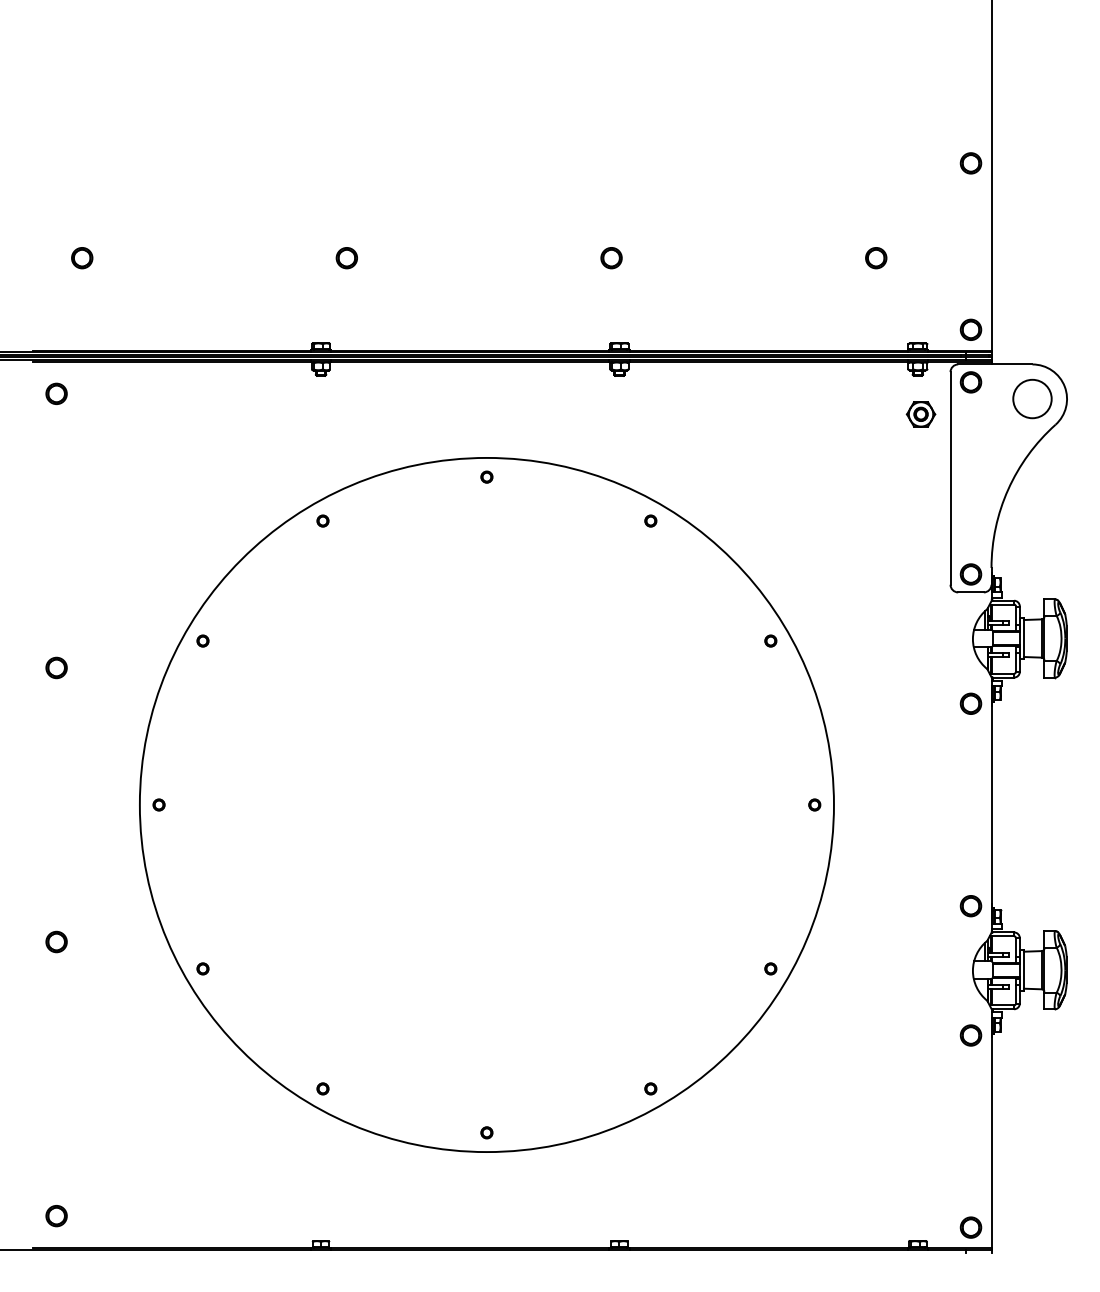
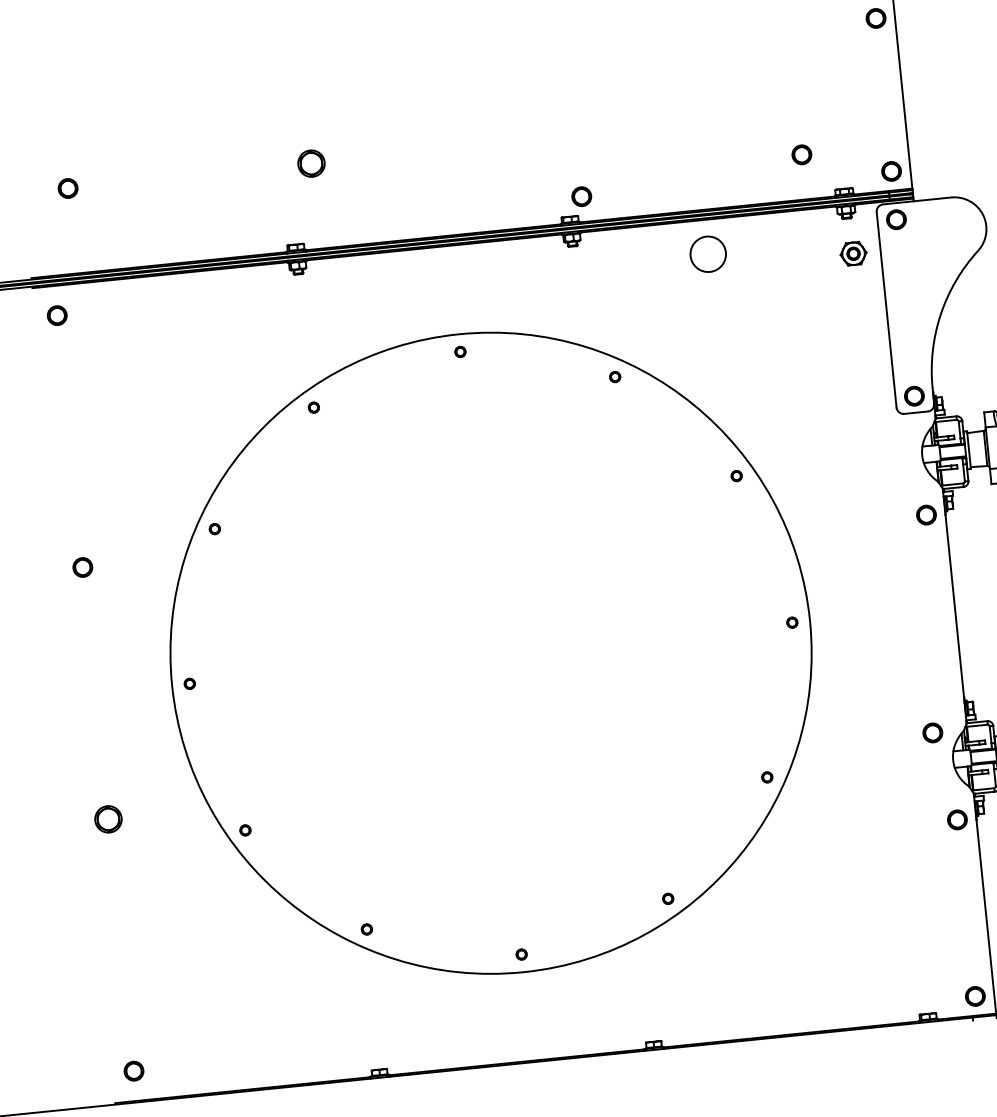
part: (346, 258) -> (311, 164), size x1.4
part: (611, 258) -> (581, 197), moved
part: (876, 258) -> (802, 155), moved
circle: (1032, 398) -> (708, 253), moved
part: (970, 906) -> (932, 733), moved
part: (56, 941) -> (108, 818), size x1.4

